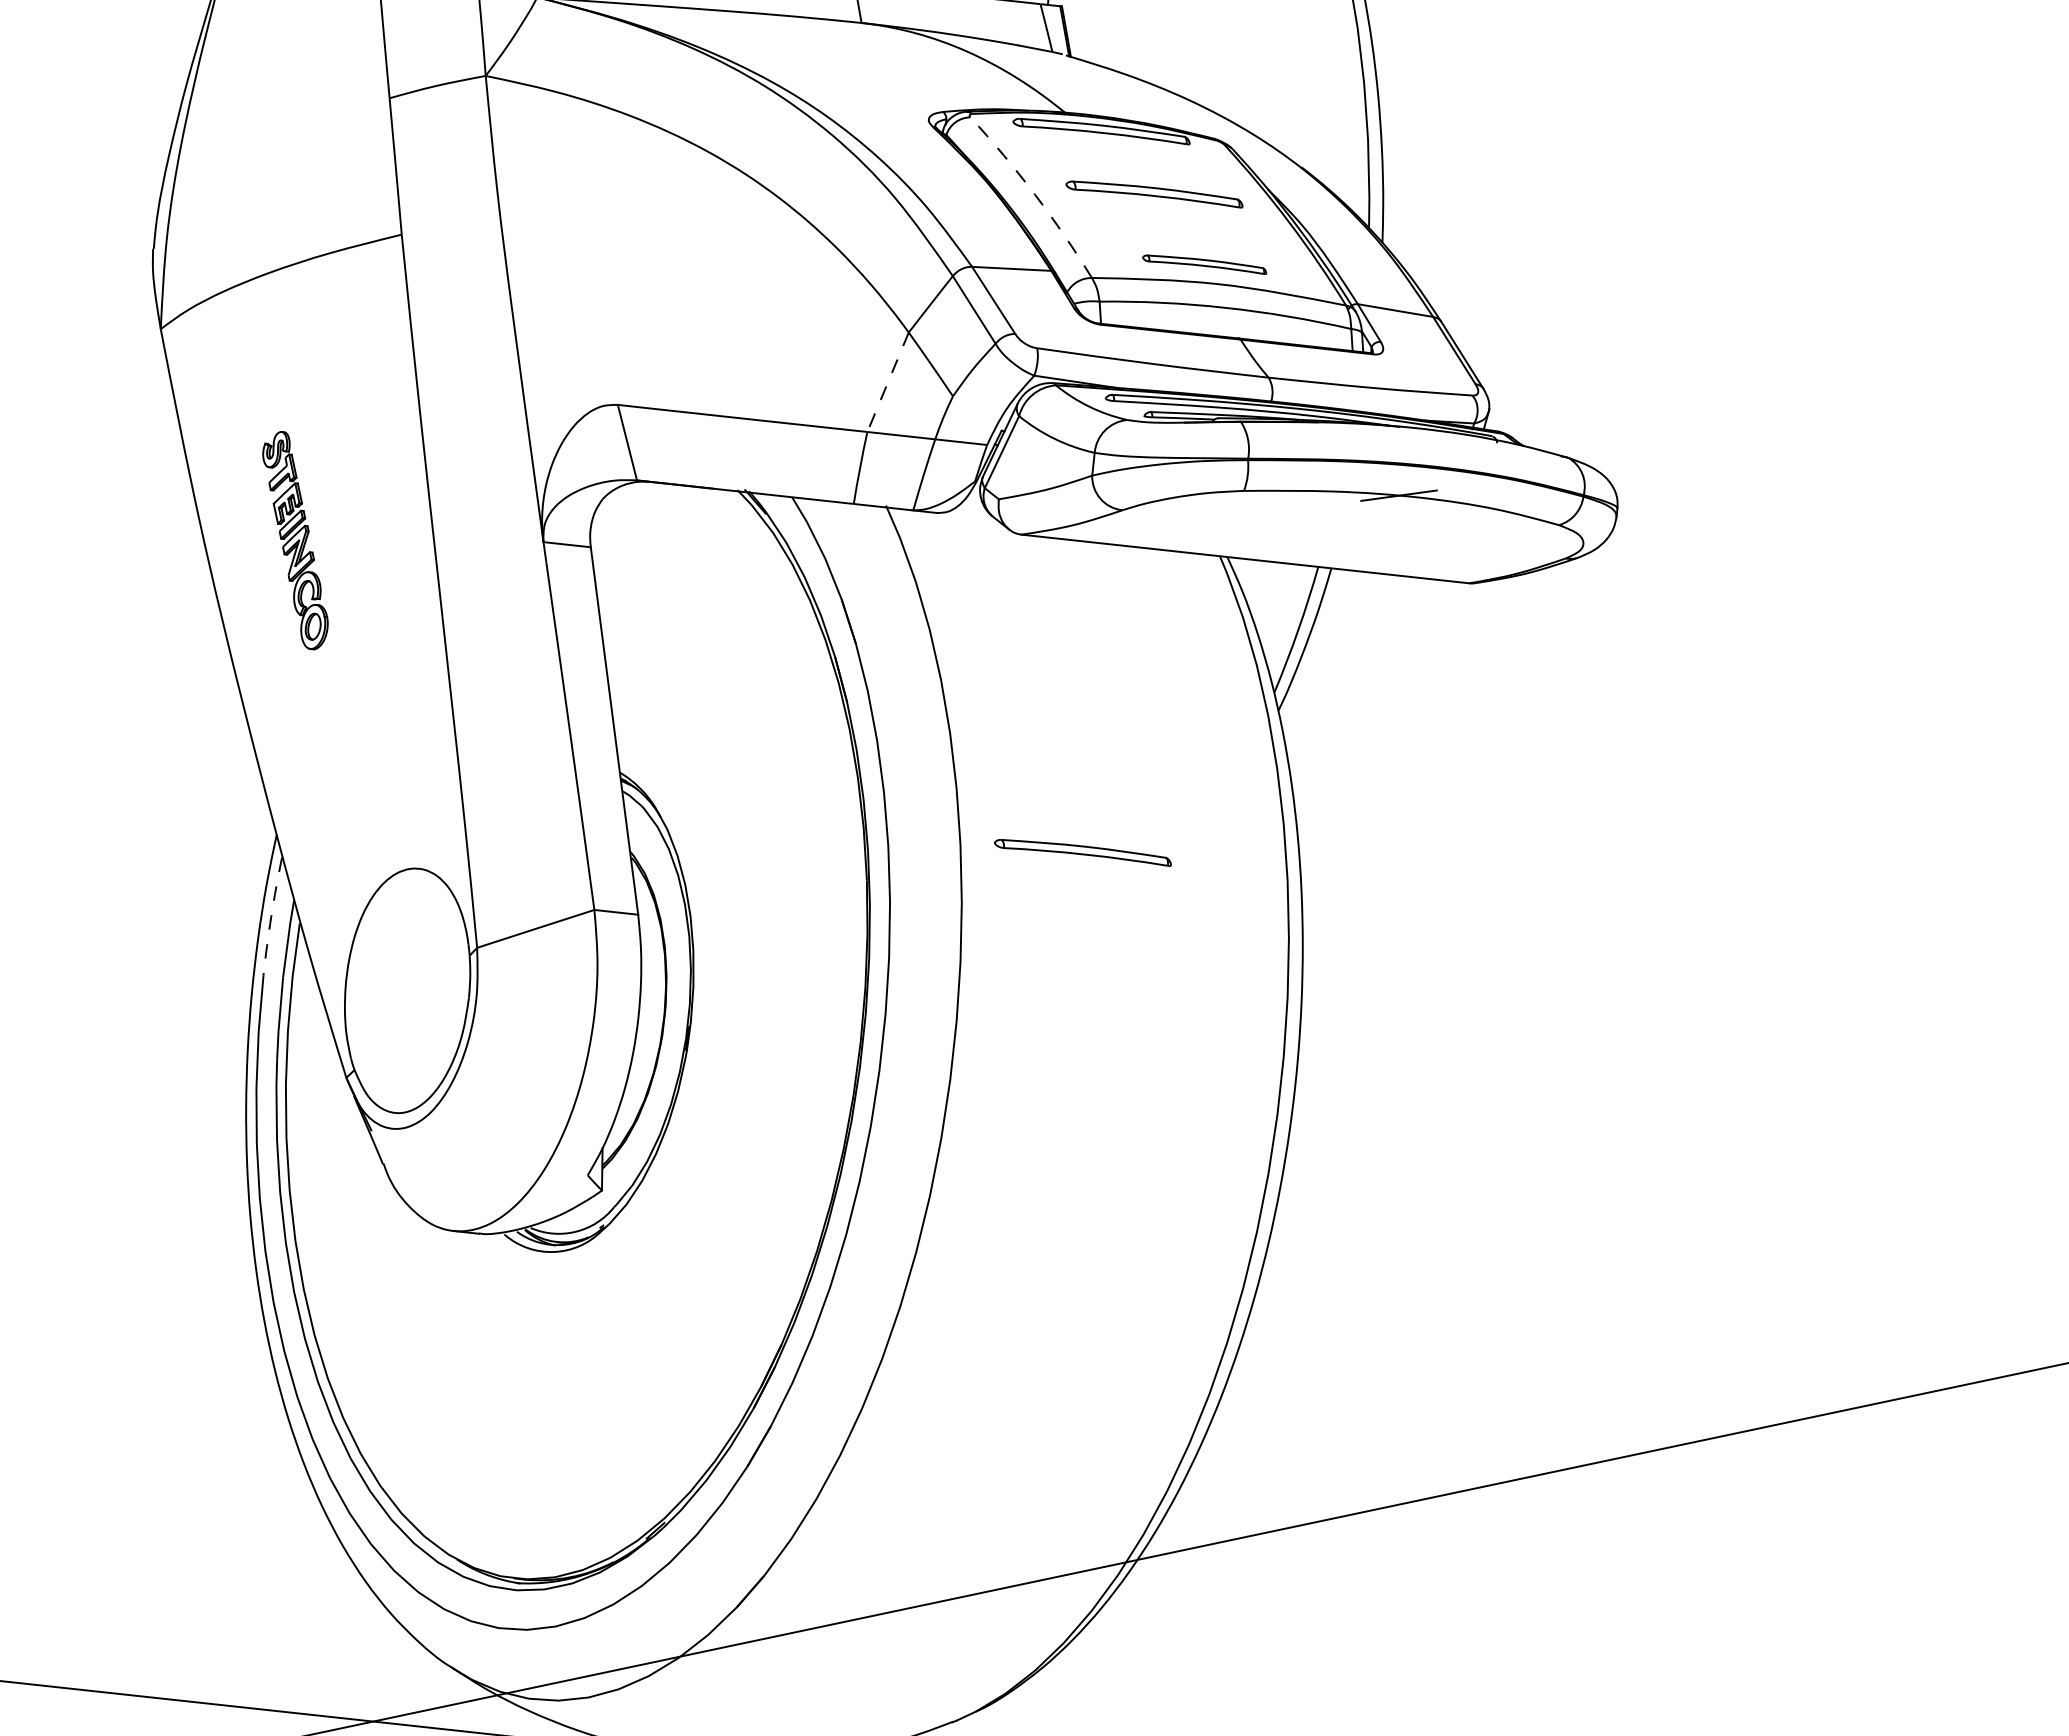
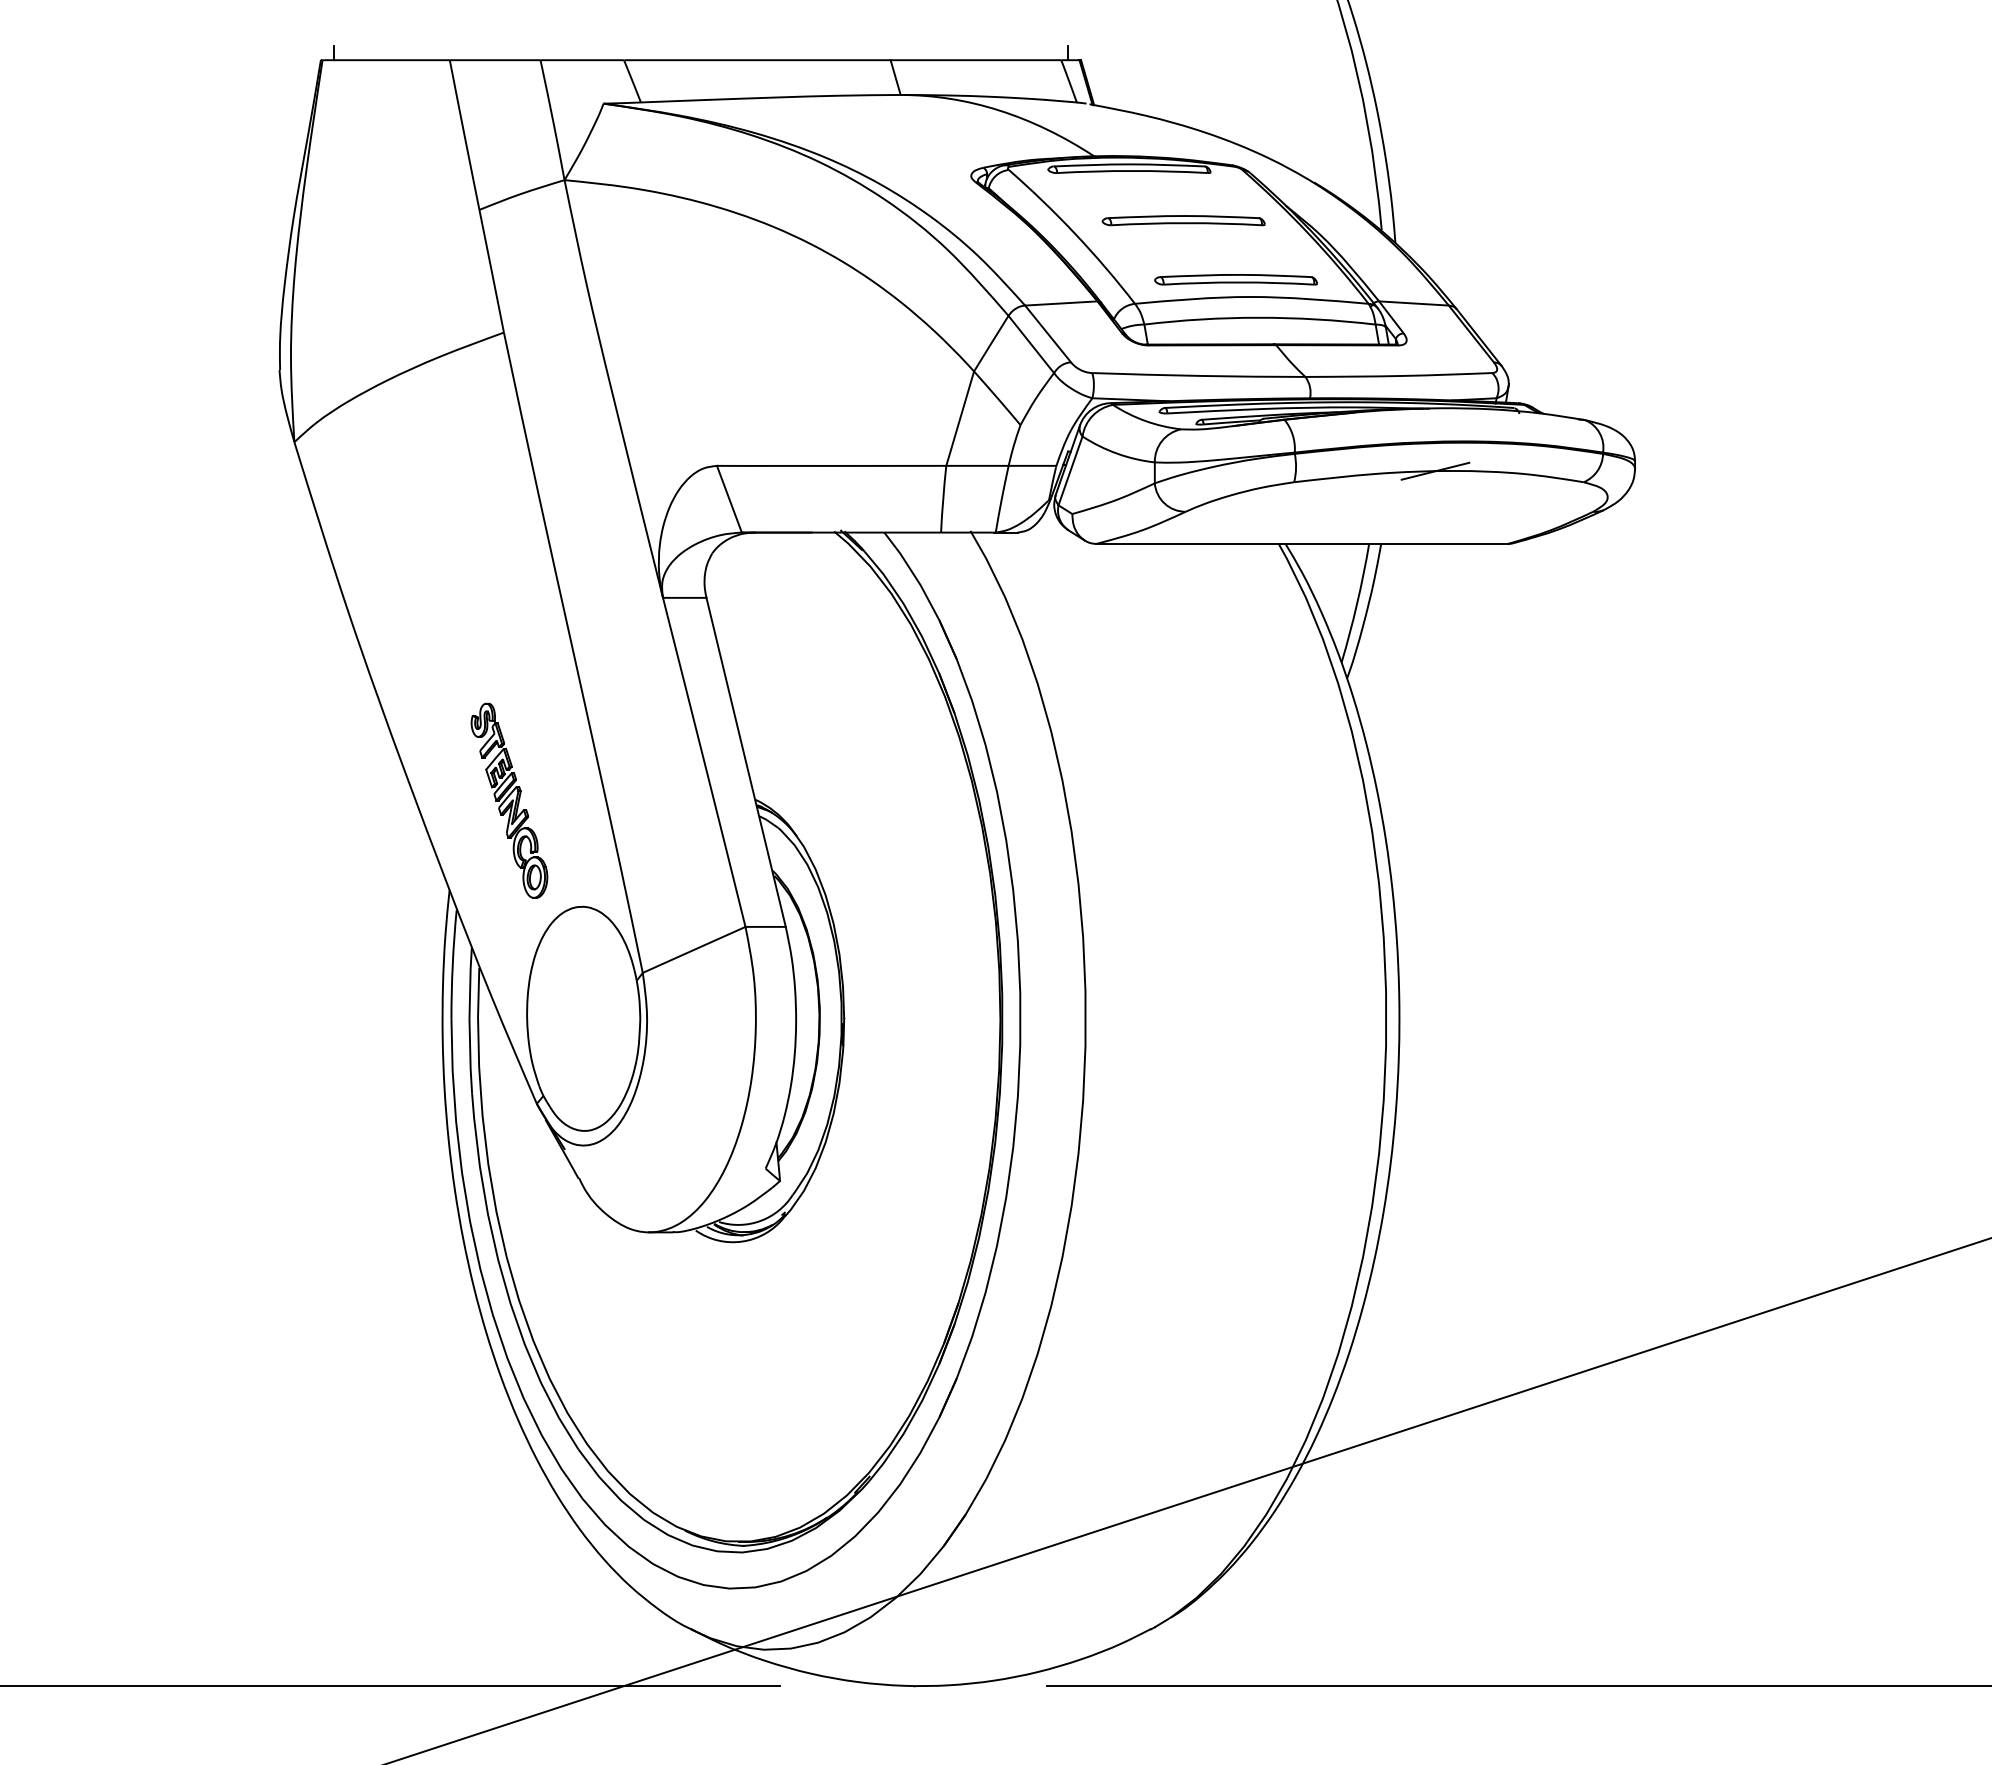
arc: (1035, 194) -> (1075, 233), dashed -> solid
part: (1205, 263) -> (1236, 279), size x1.43
line: (888, 382) -> (960, 418), dashed -> solid
part: (295, 540) -> (509, 800), moved
part: (1082, 851) -> (1183, 825), removed
arc: (271, 916) -> (452, 964), dashed -> solid

